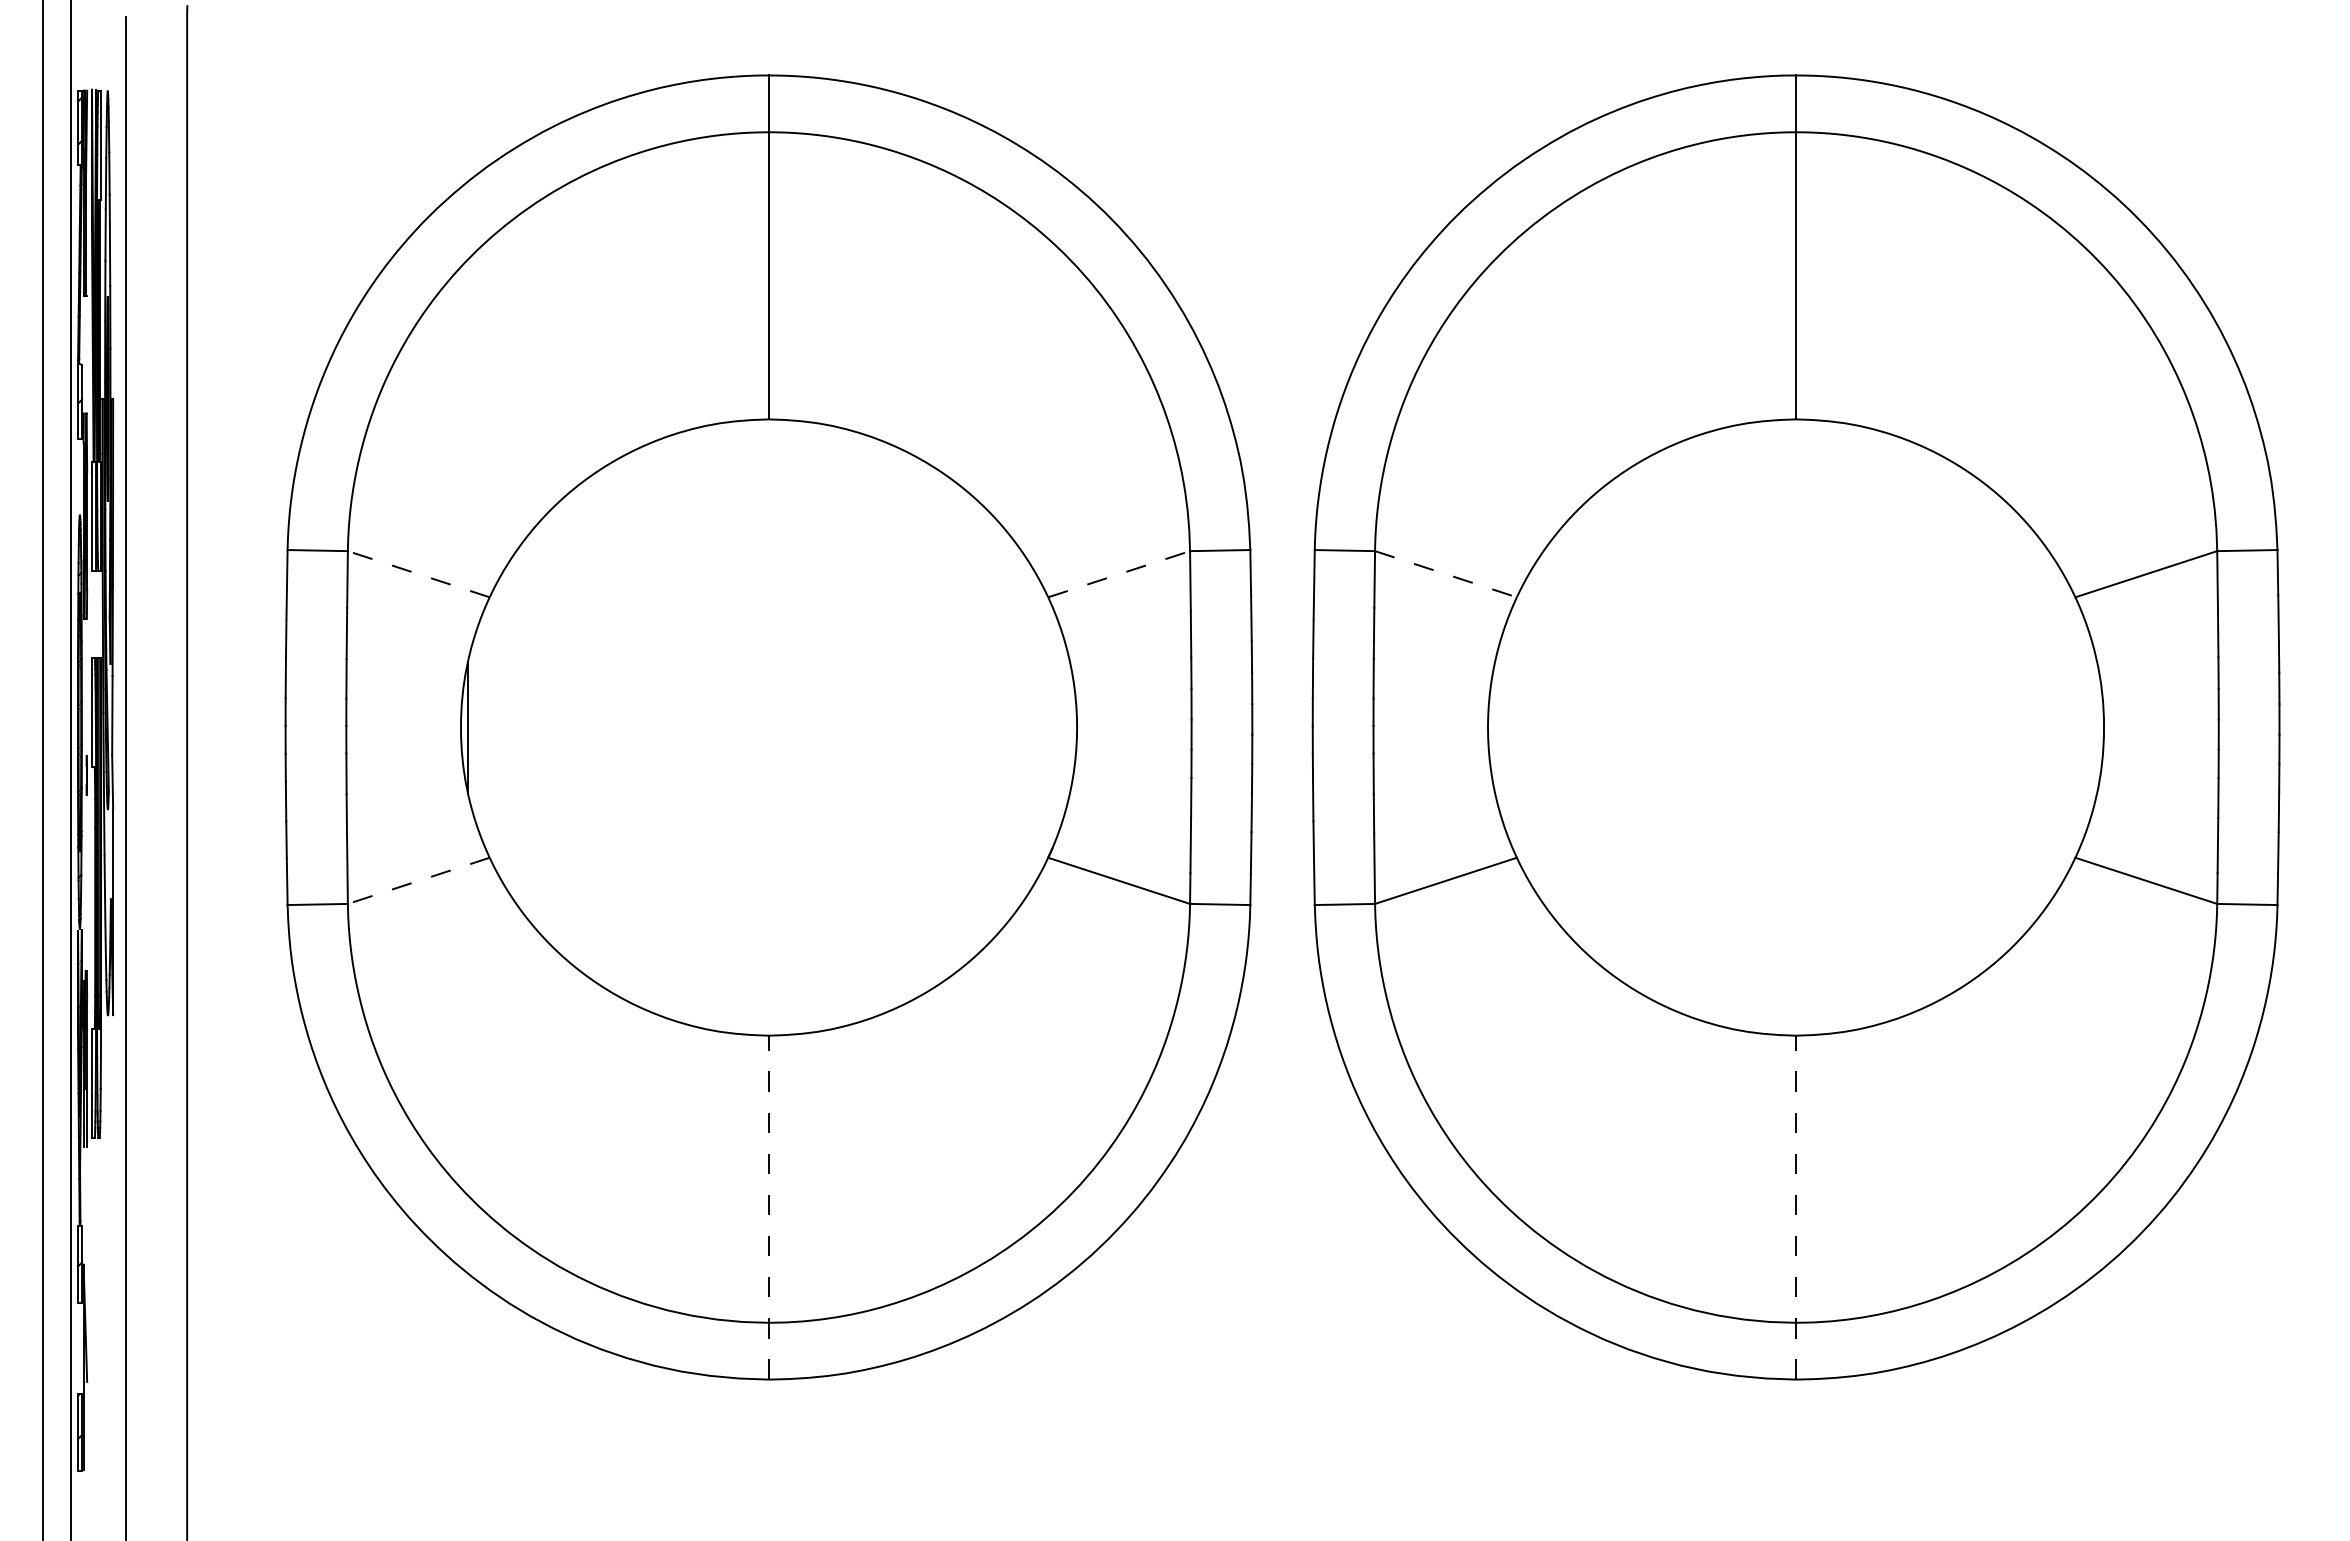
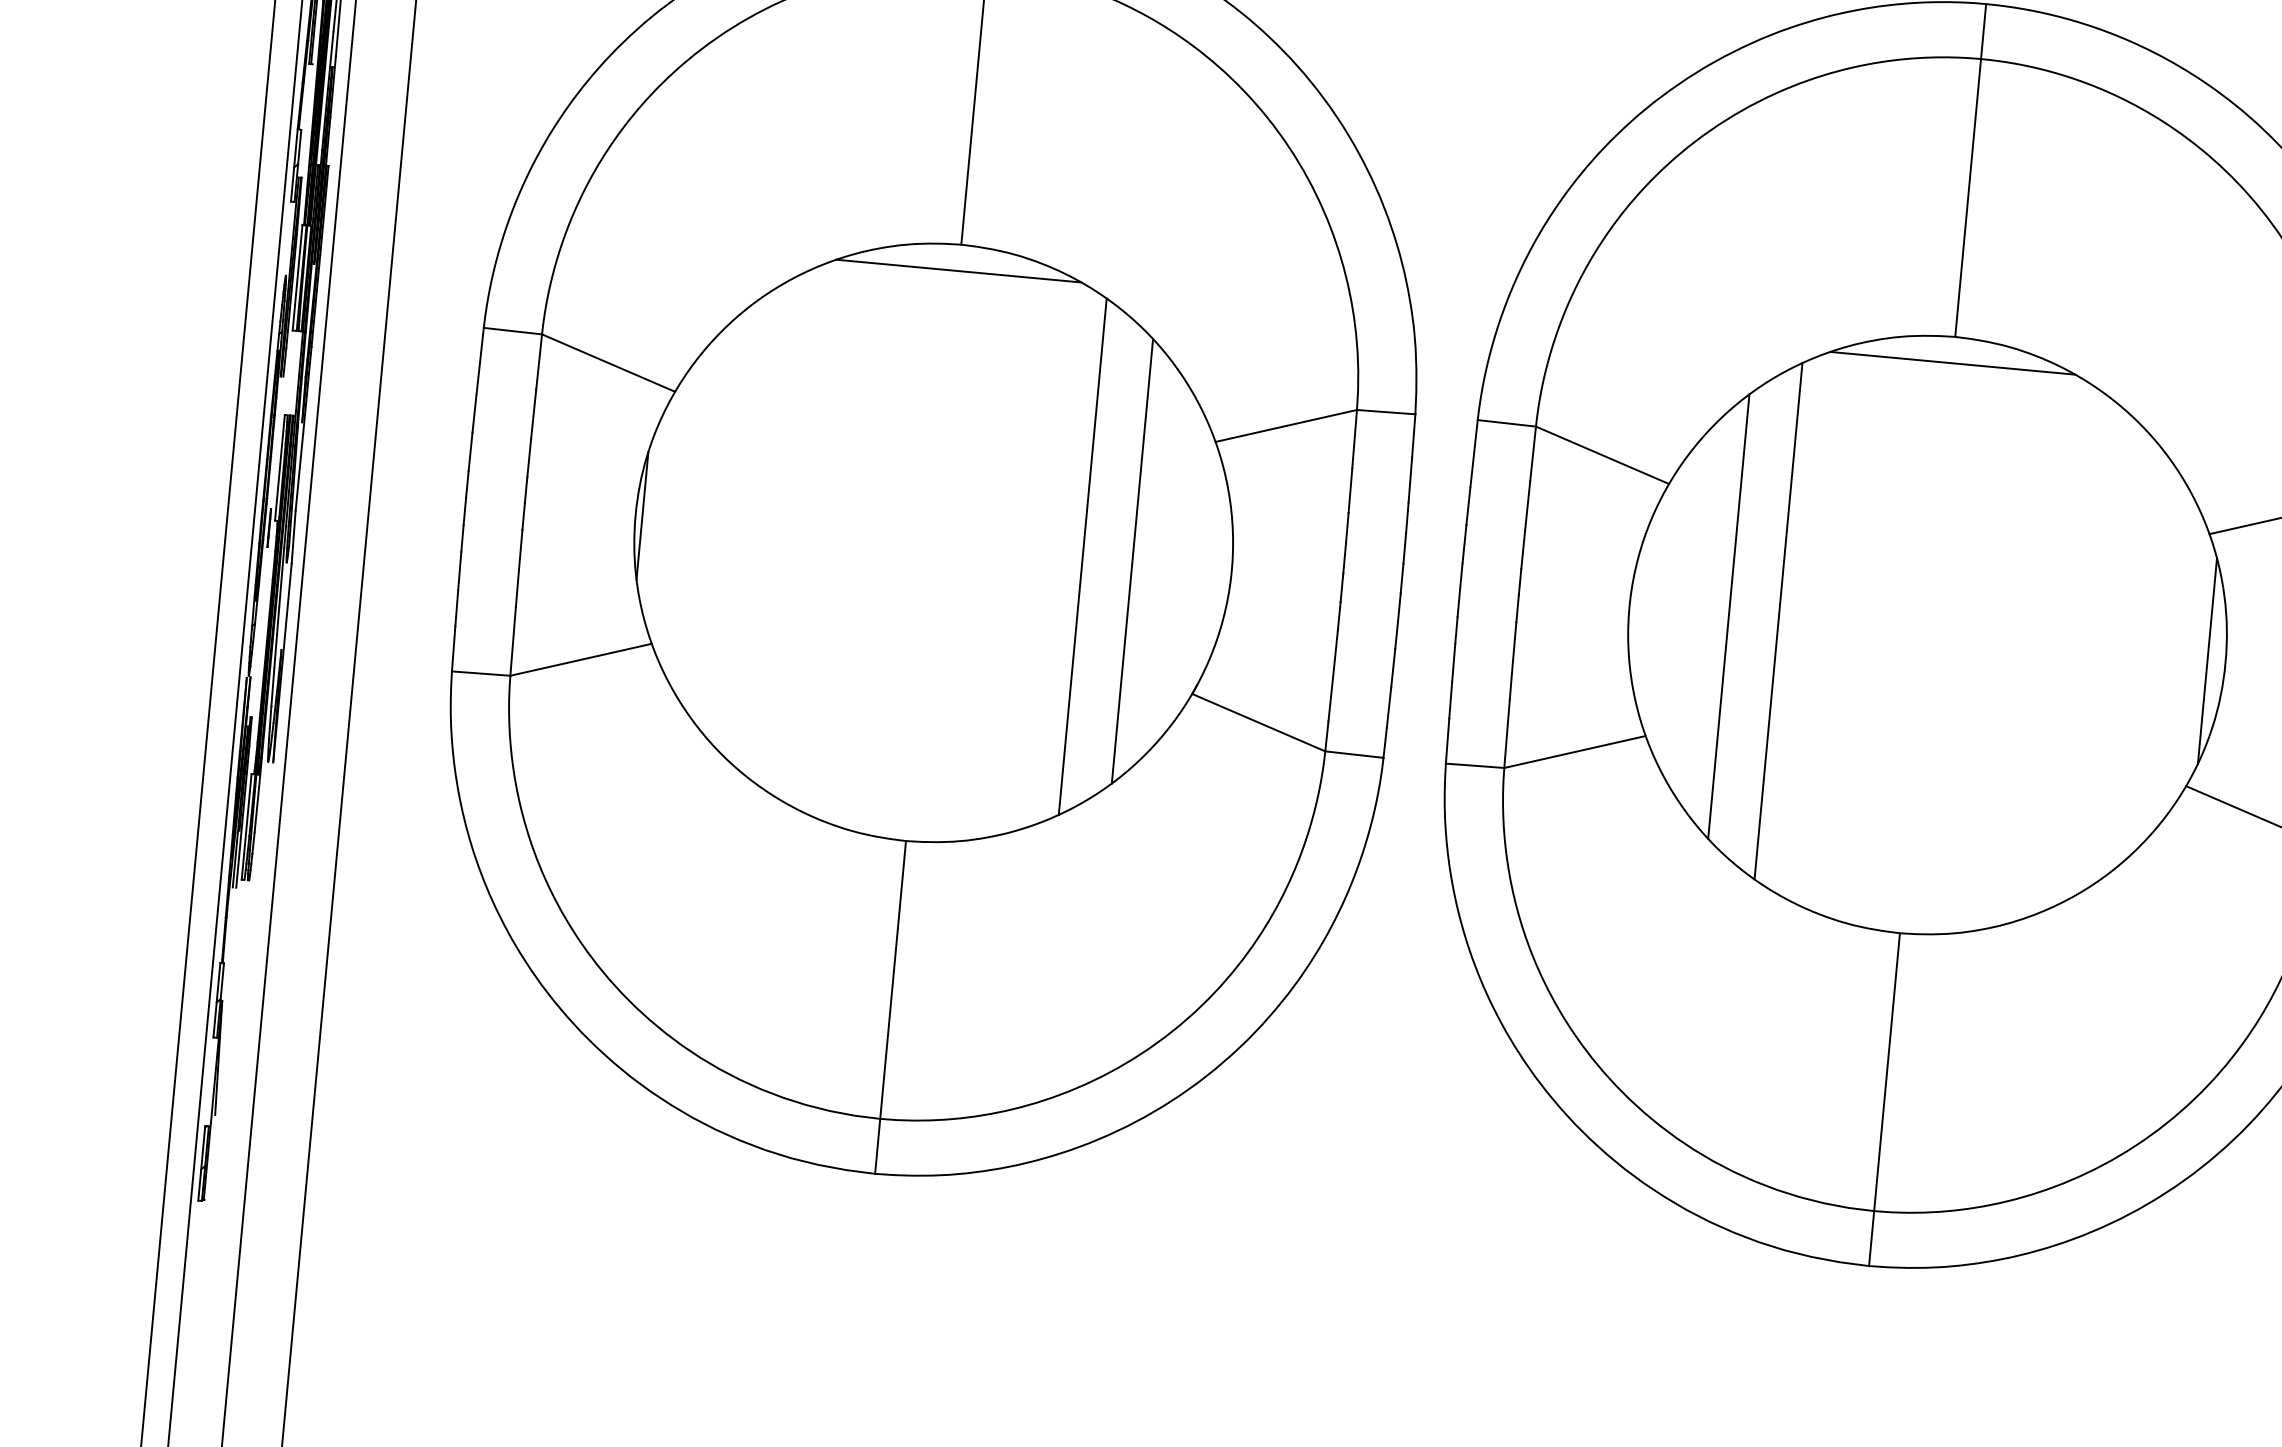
line: (768, 446) -> (958, 270), added
line: (1795, 446) -> (1952, 363), added
line: (418, 574) -> (608, 363), dashed -> solid
line: (1119, 574) -> (1286, 426), dashed -> solid
line: (1445, 574) -> (1602, 455), dashed -> solid
line: (923, 727) -> (1083, 556), added
line: (974, 727) -> (1132, 561), added
line: (1590, 727) -> (1728, 616), added
line: (1642, 727) -> (1778, 621), added
line: (2085, 727) -> (2207, 661), added
line: (418, 880) -> (580, 659), dashed -> solid
line: (768, 1207) -> (890, 1007), dashed -> solid
line: (1796, 1207) -> (1884, 1099), dashed -> solid

